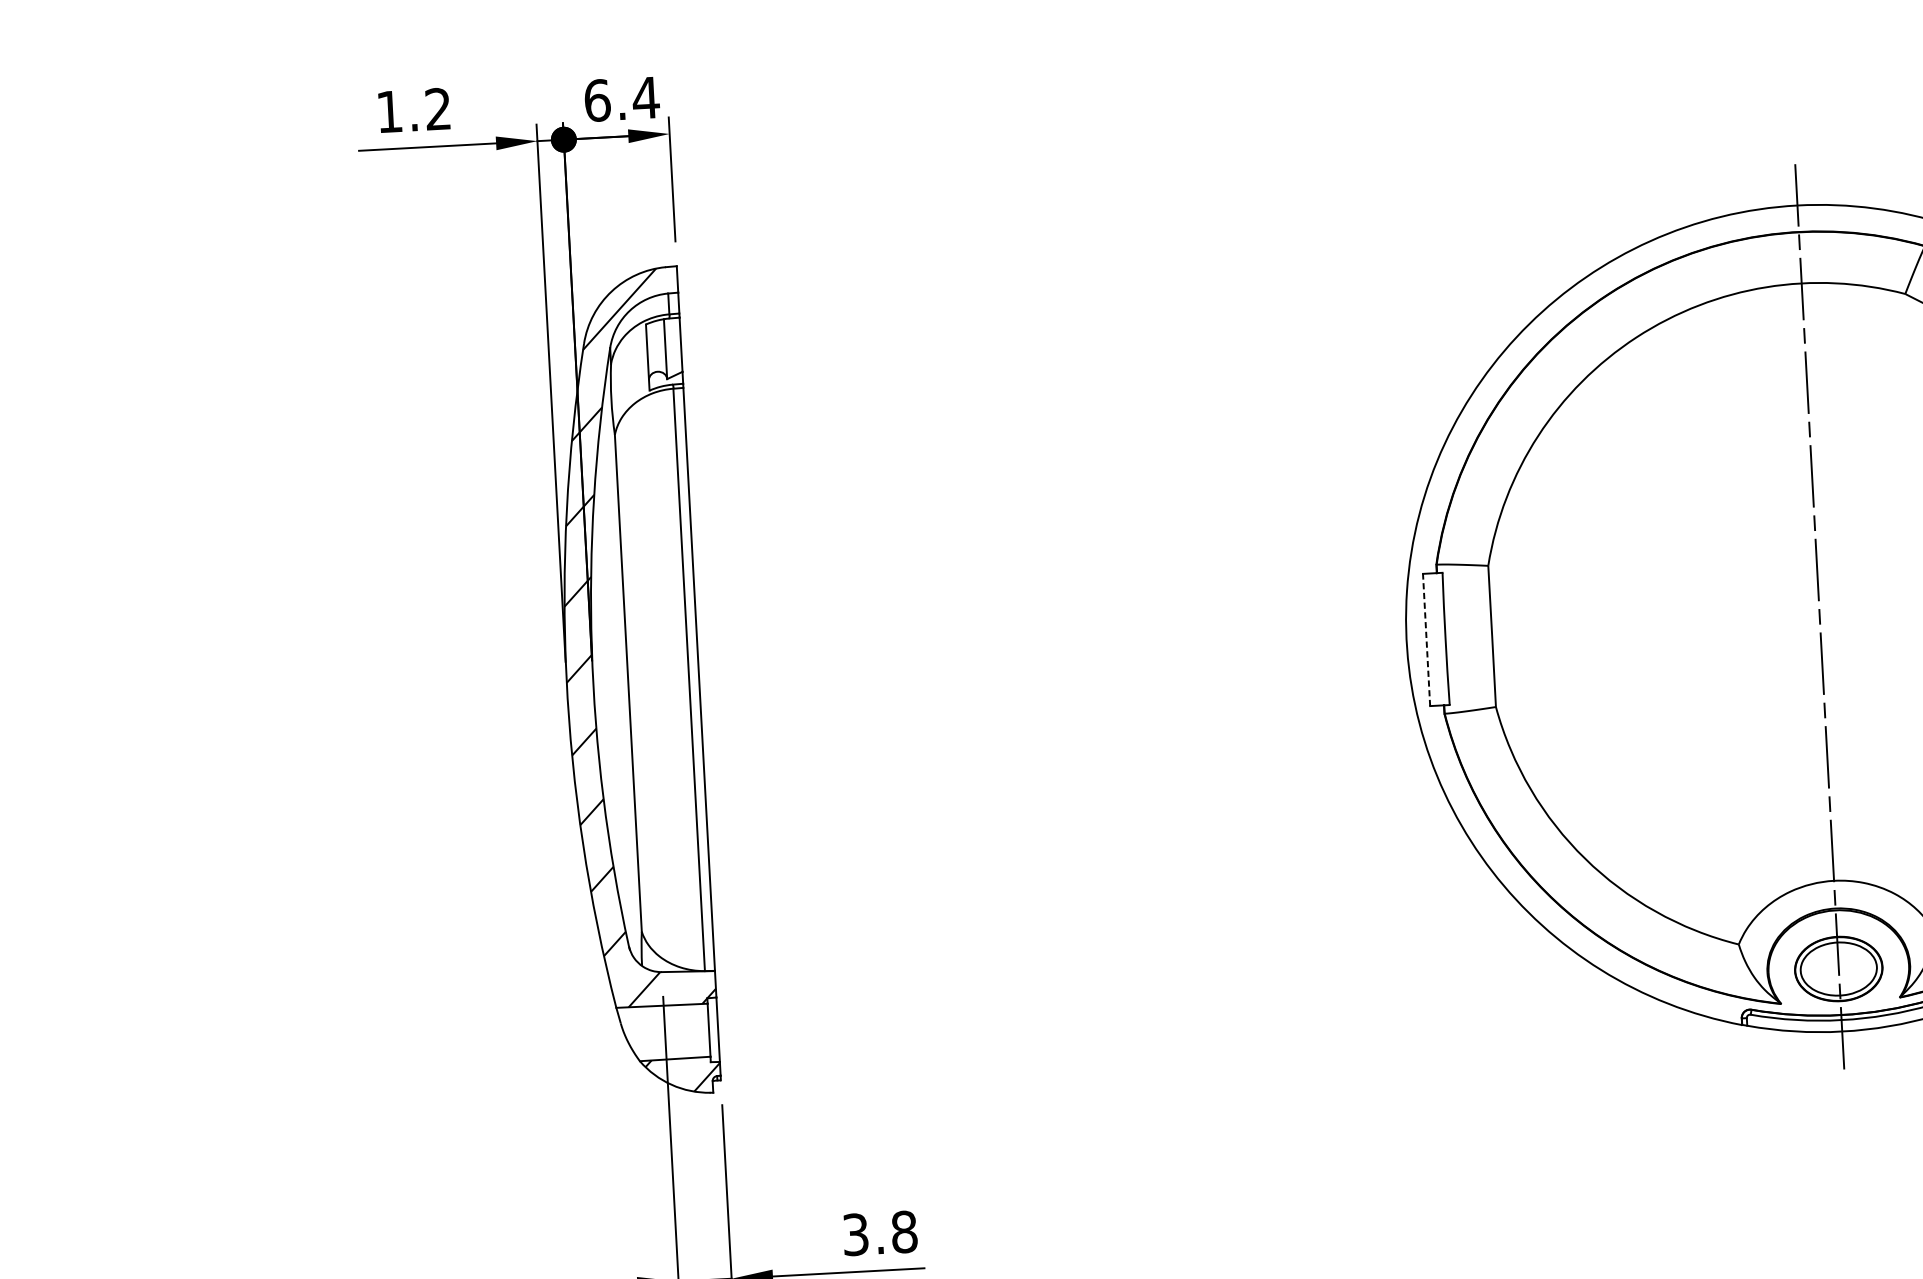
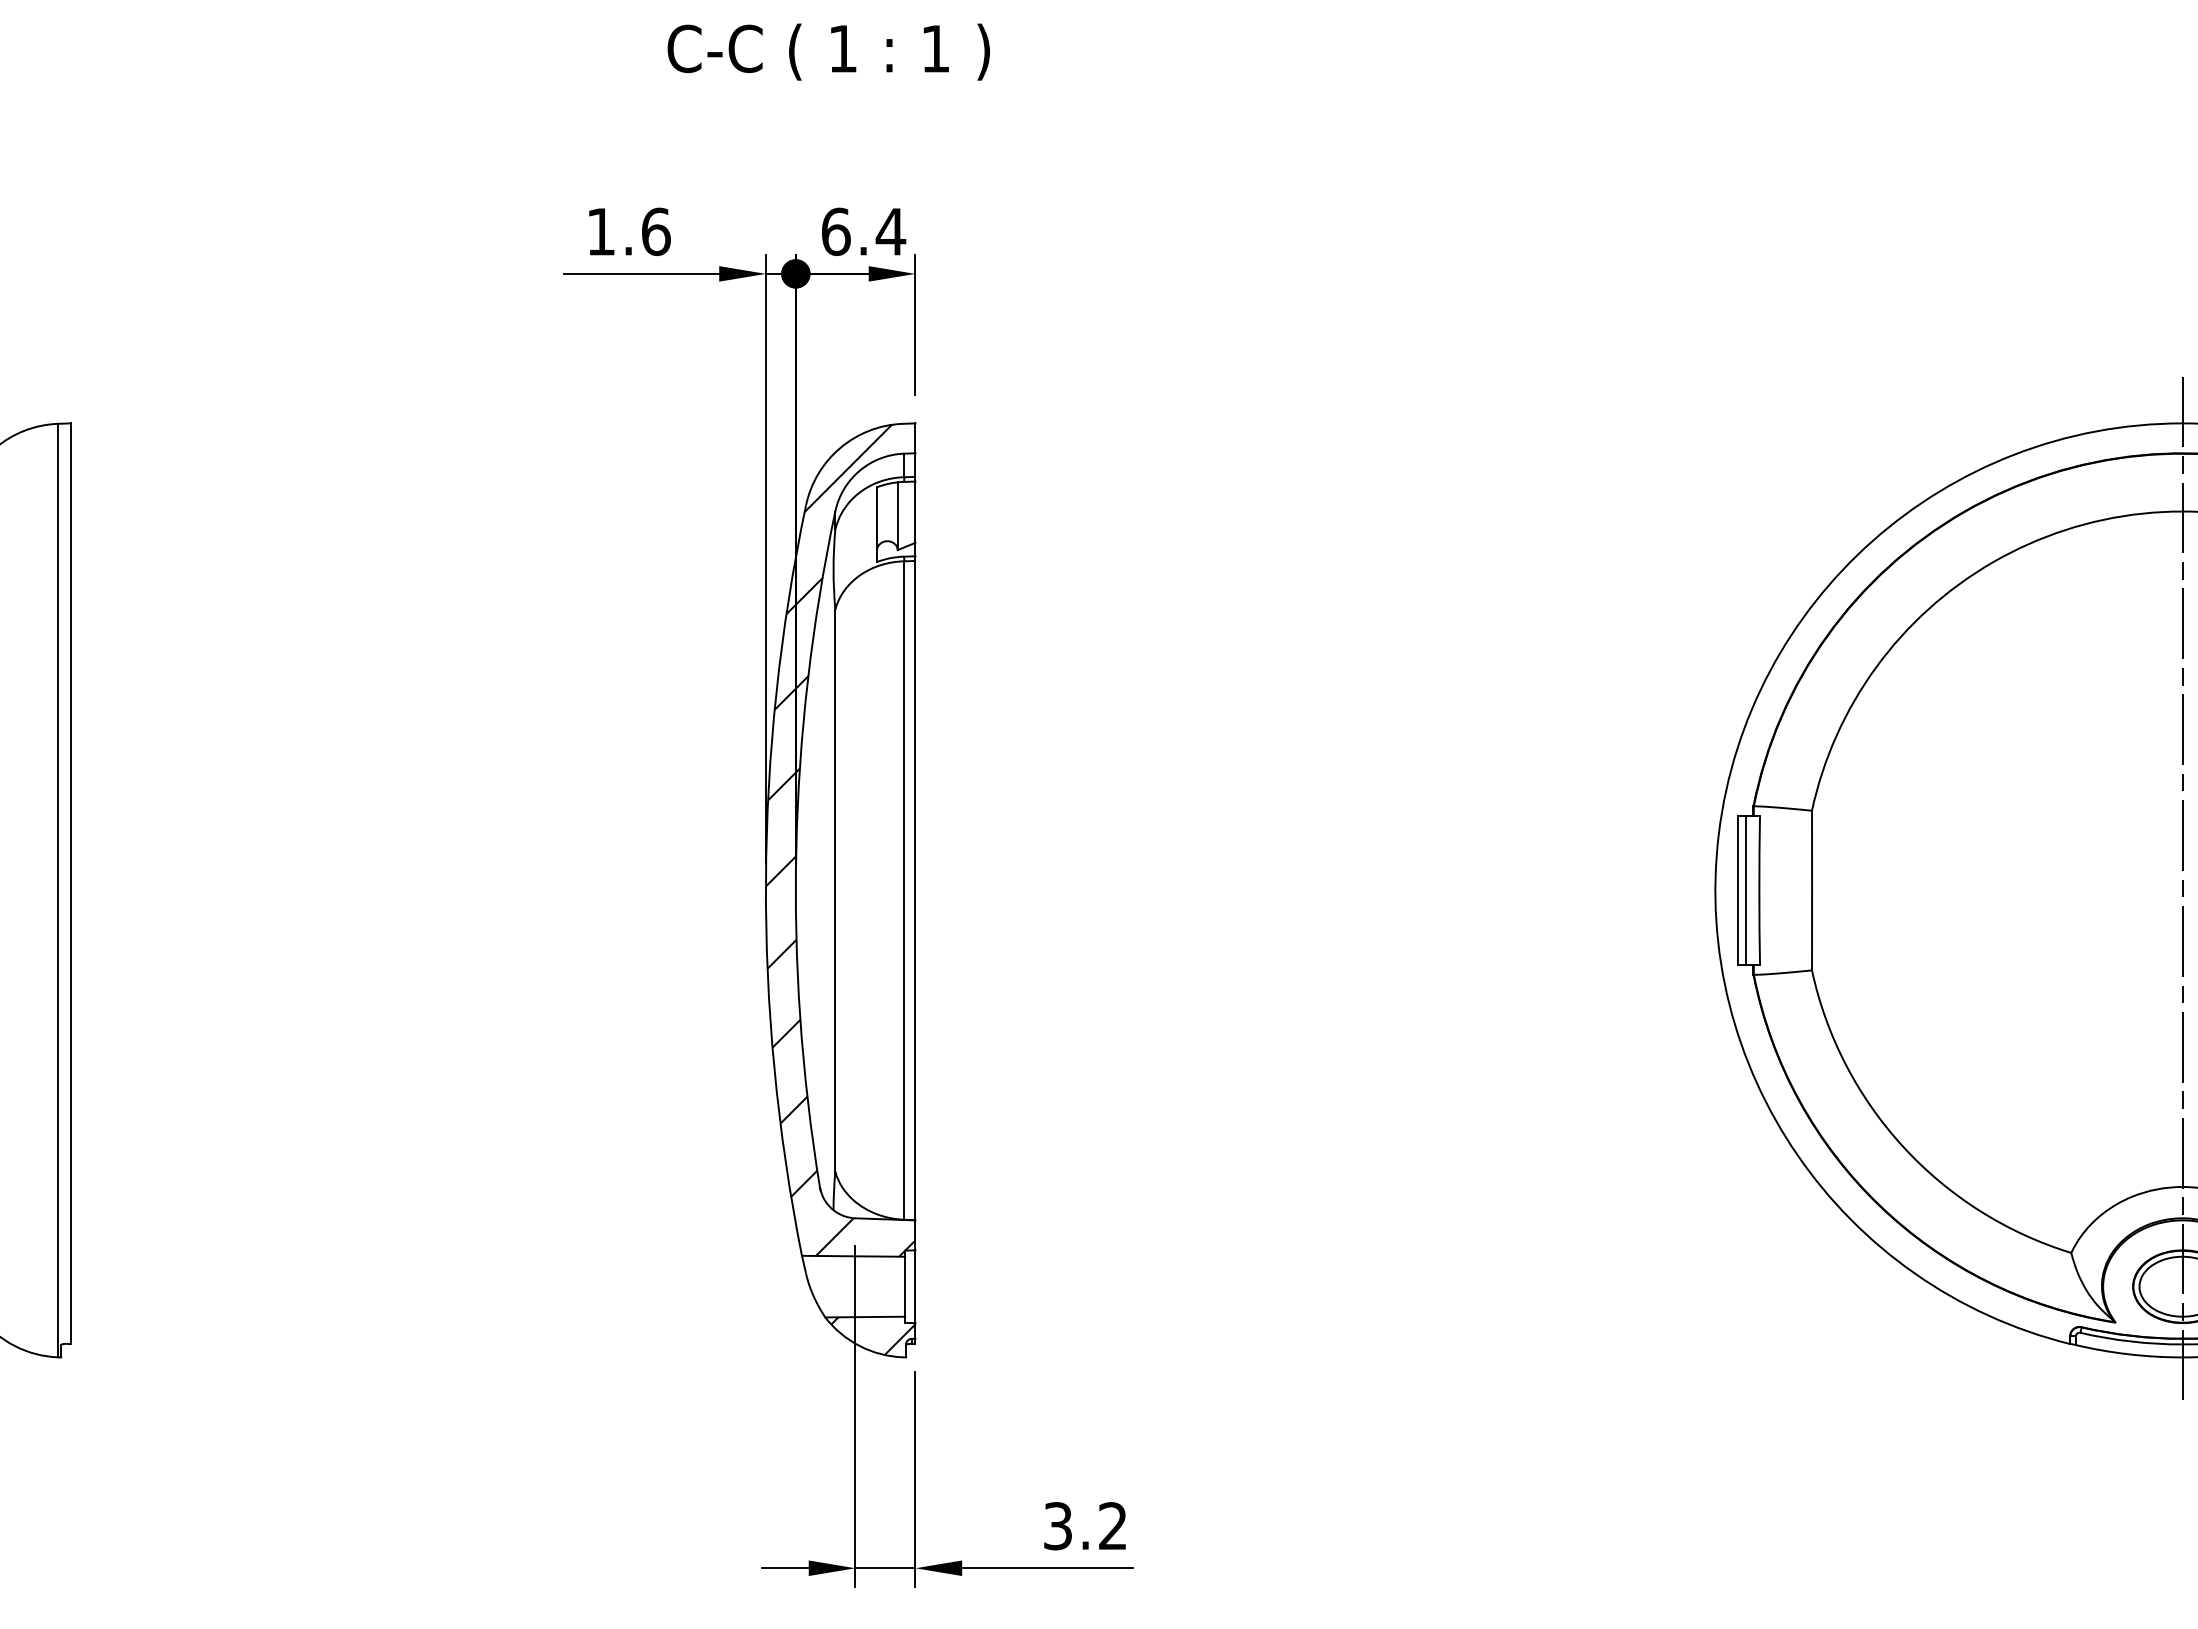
text: (438, 108) -> (656, 231), 1.2 -> 1.6
line: (1426, 639) -> (1737, 890), dashed -> solid
line: (1434, 639) -> (1746, 890), added
text: (903, 1232) -> (1112, 1526), 3.8 -> 3.2

